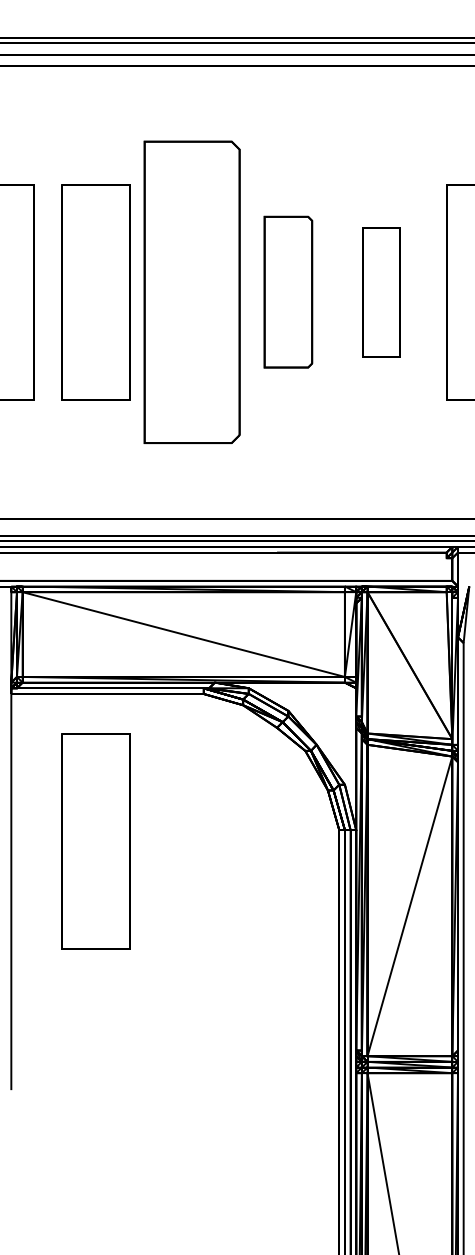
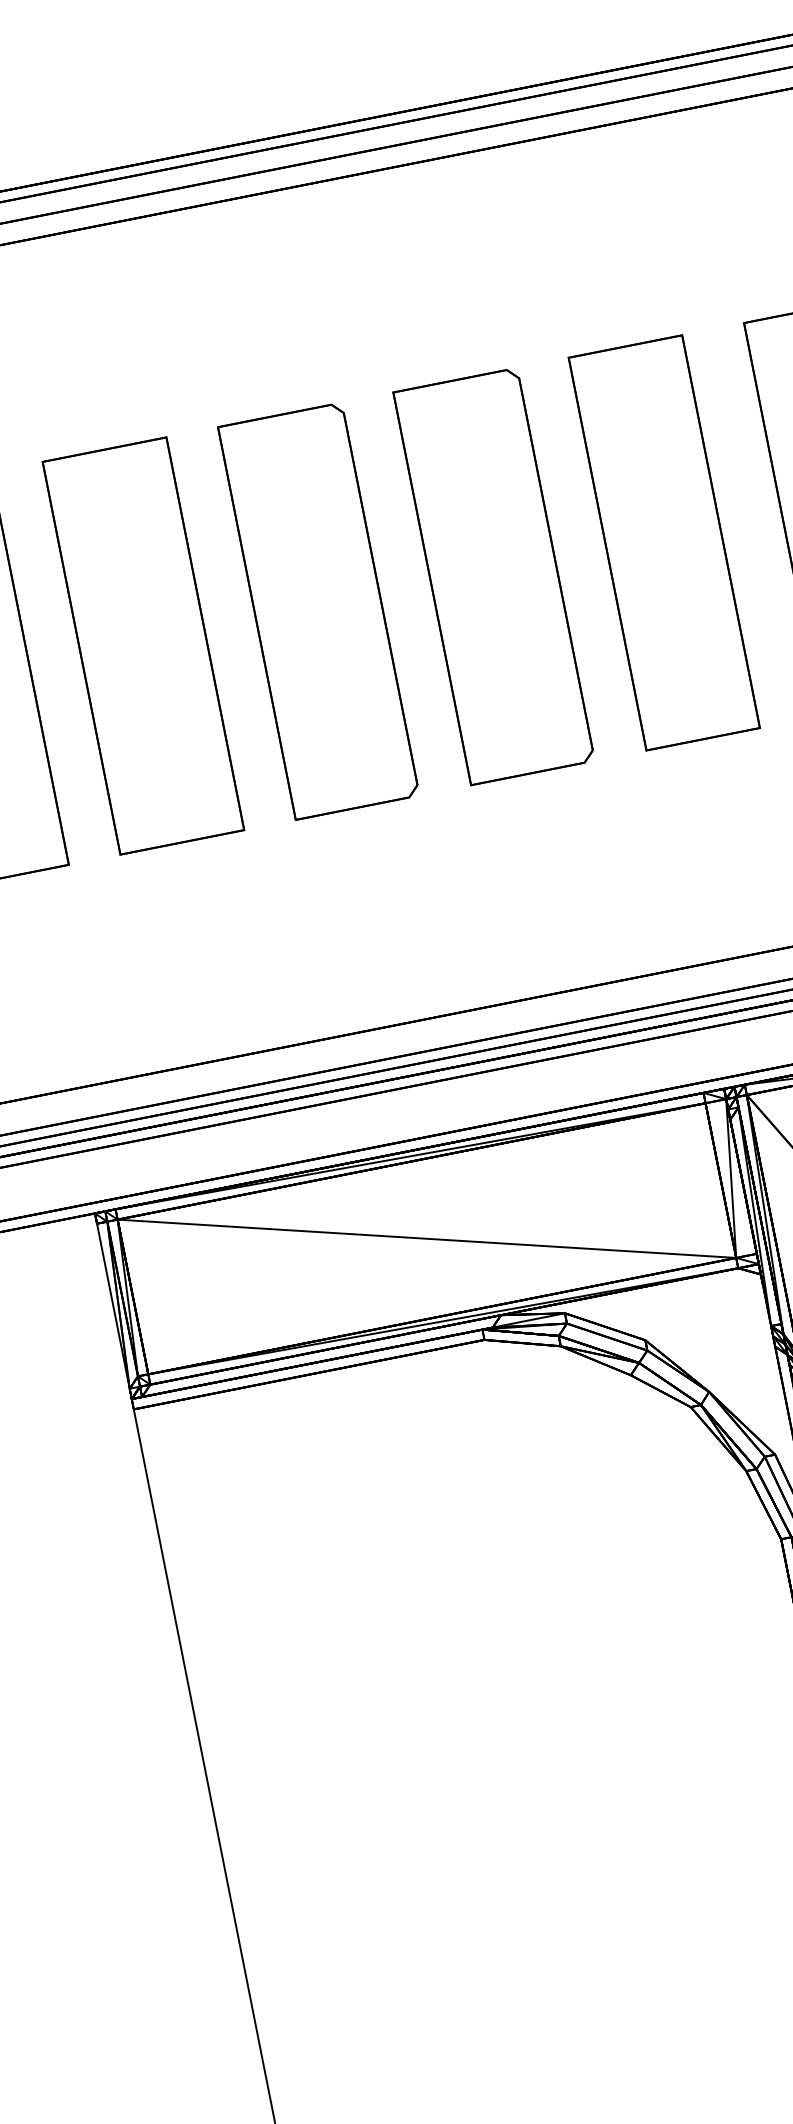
part: (192, 291) -> (318, 609), size x0.71
part: (288, 291) -> (494, 575), size x1.43
part: (381, 292) -> (664, 543), size x1.67
part: (95, 841) -> (340, 1648), removed

